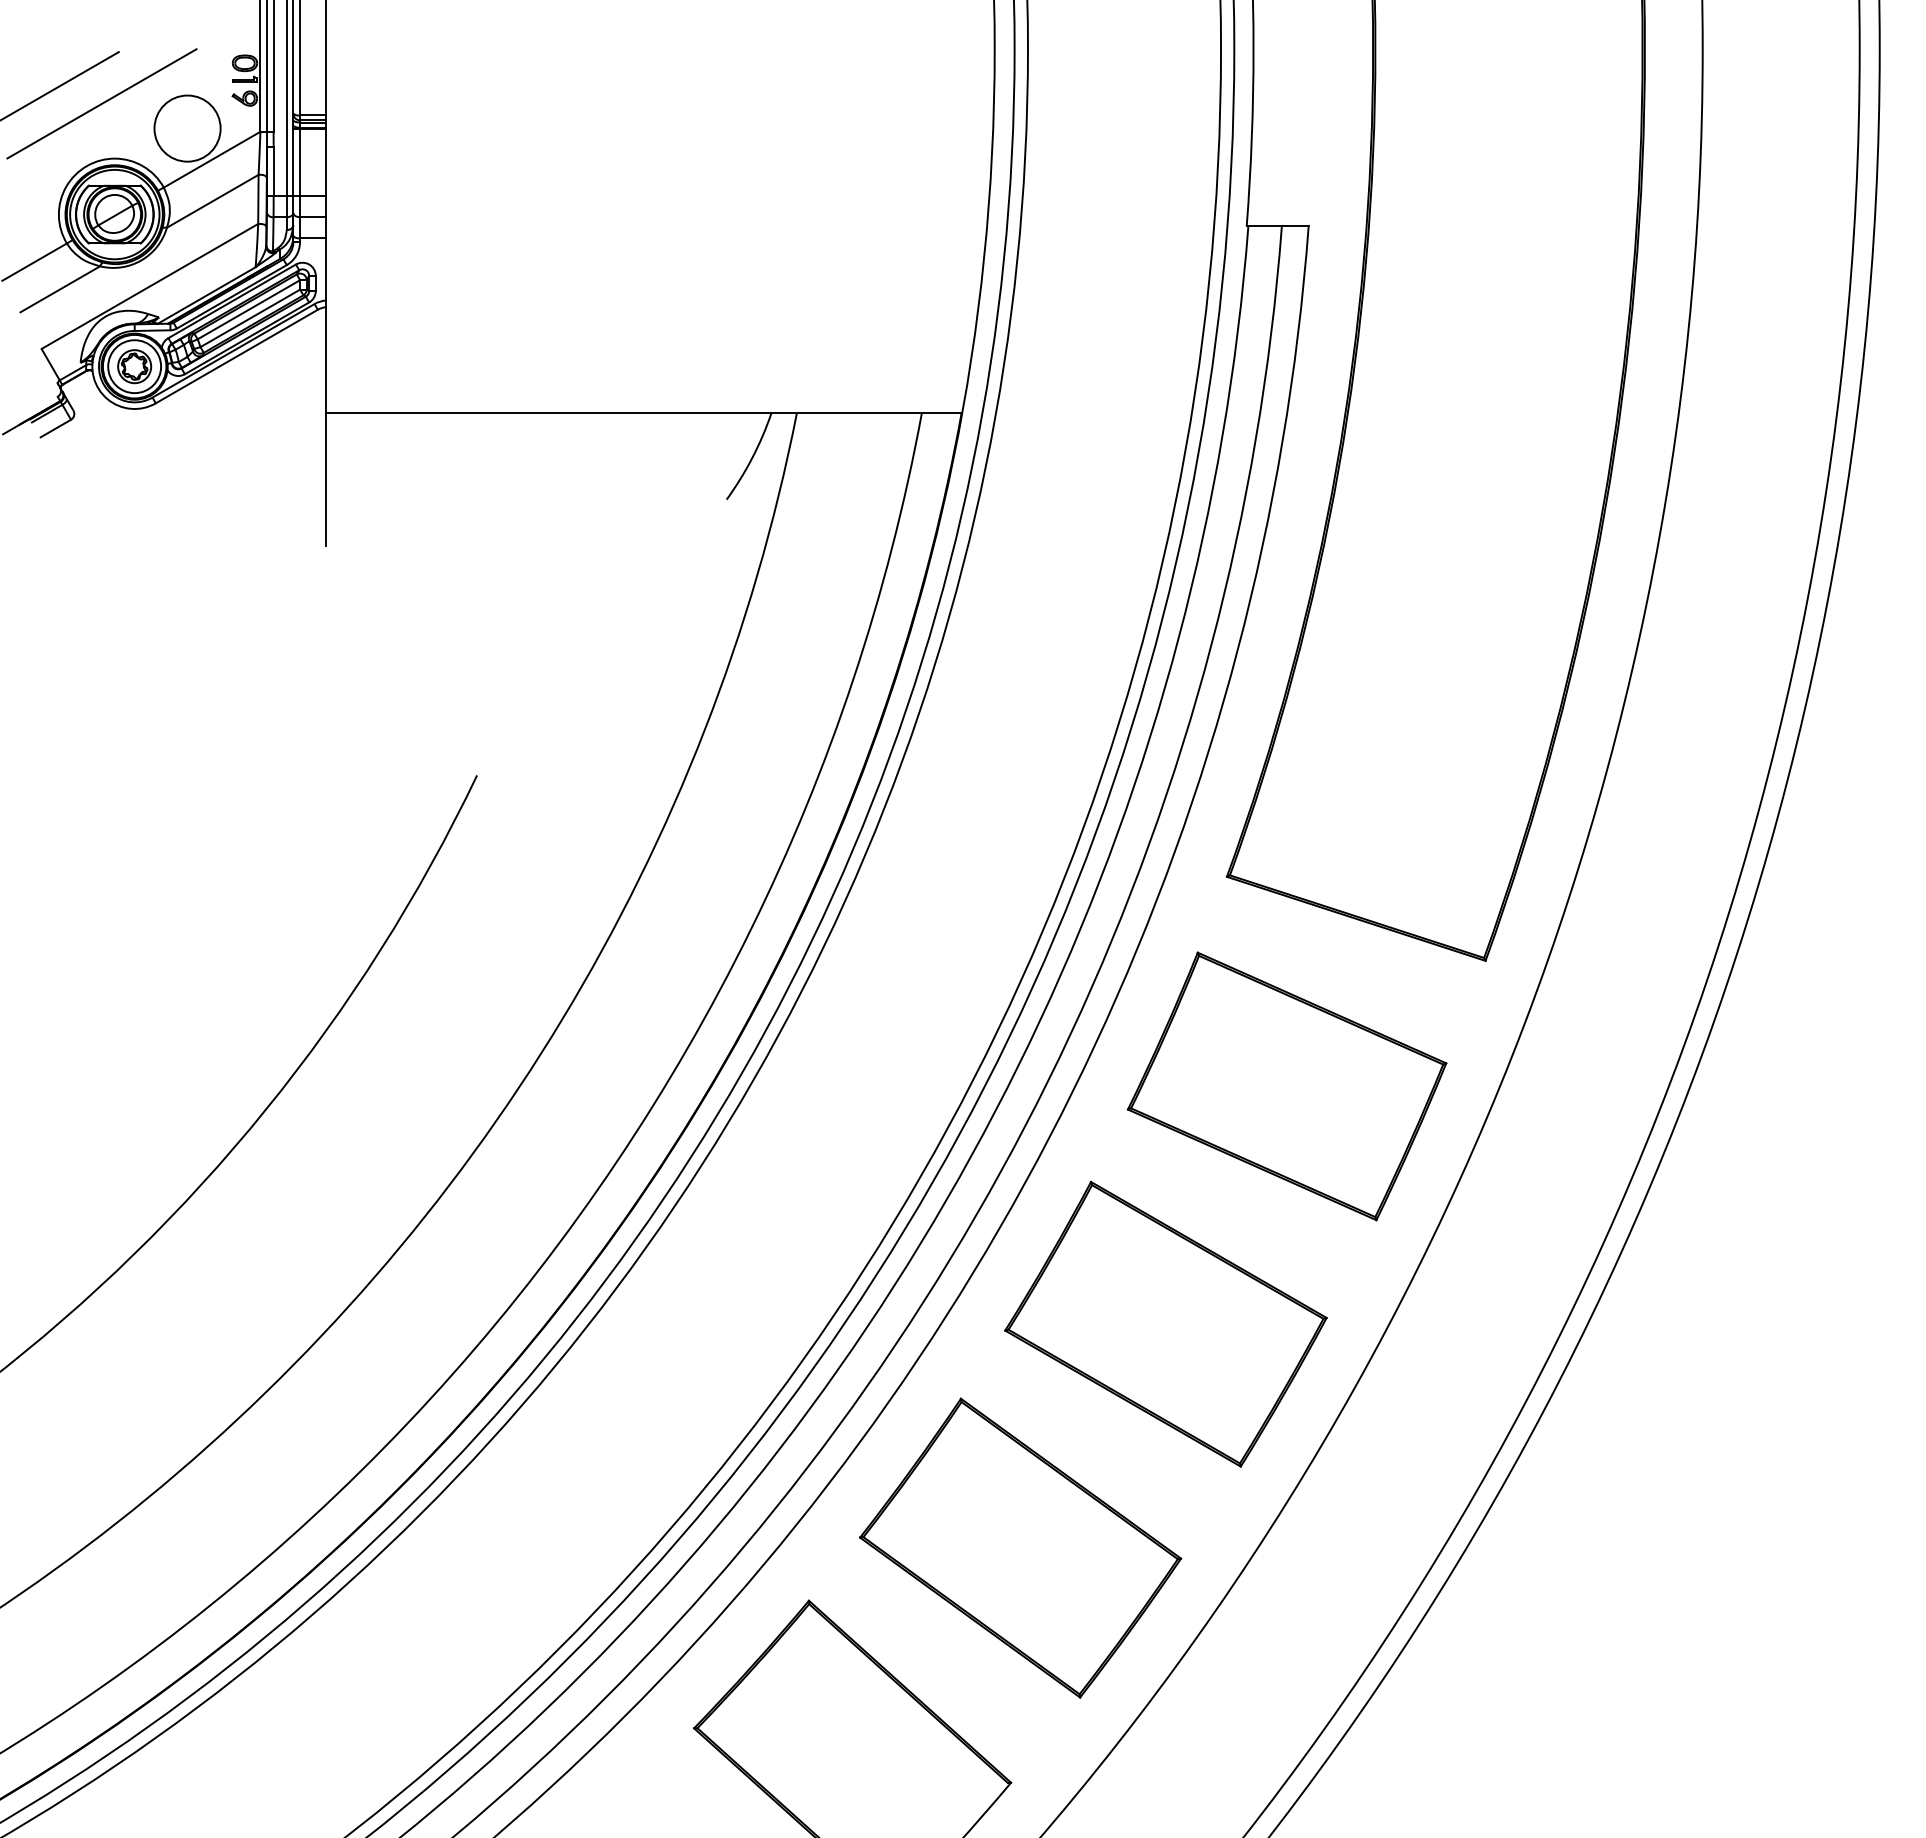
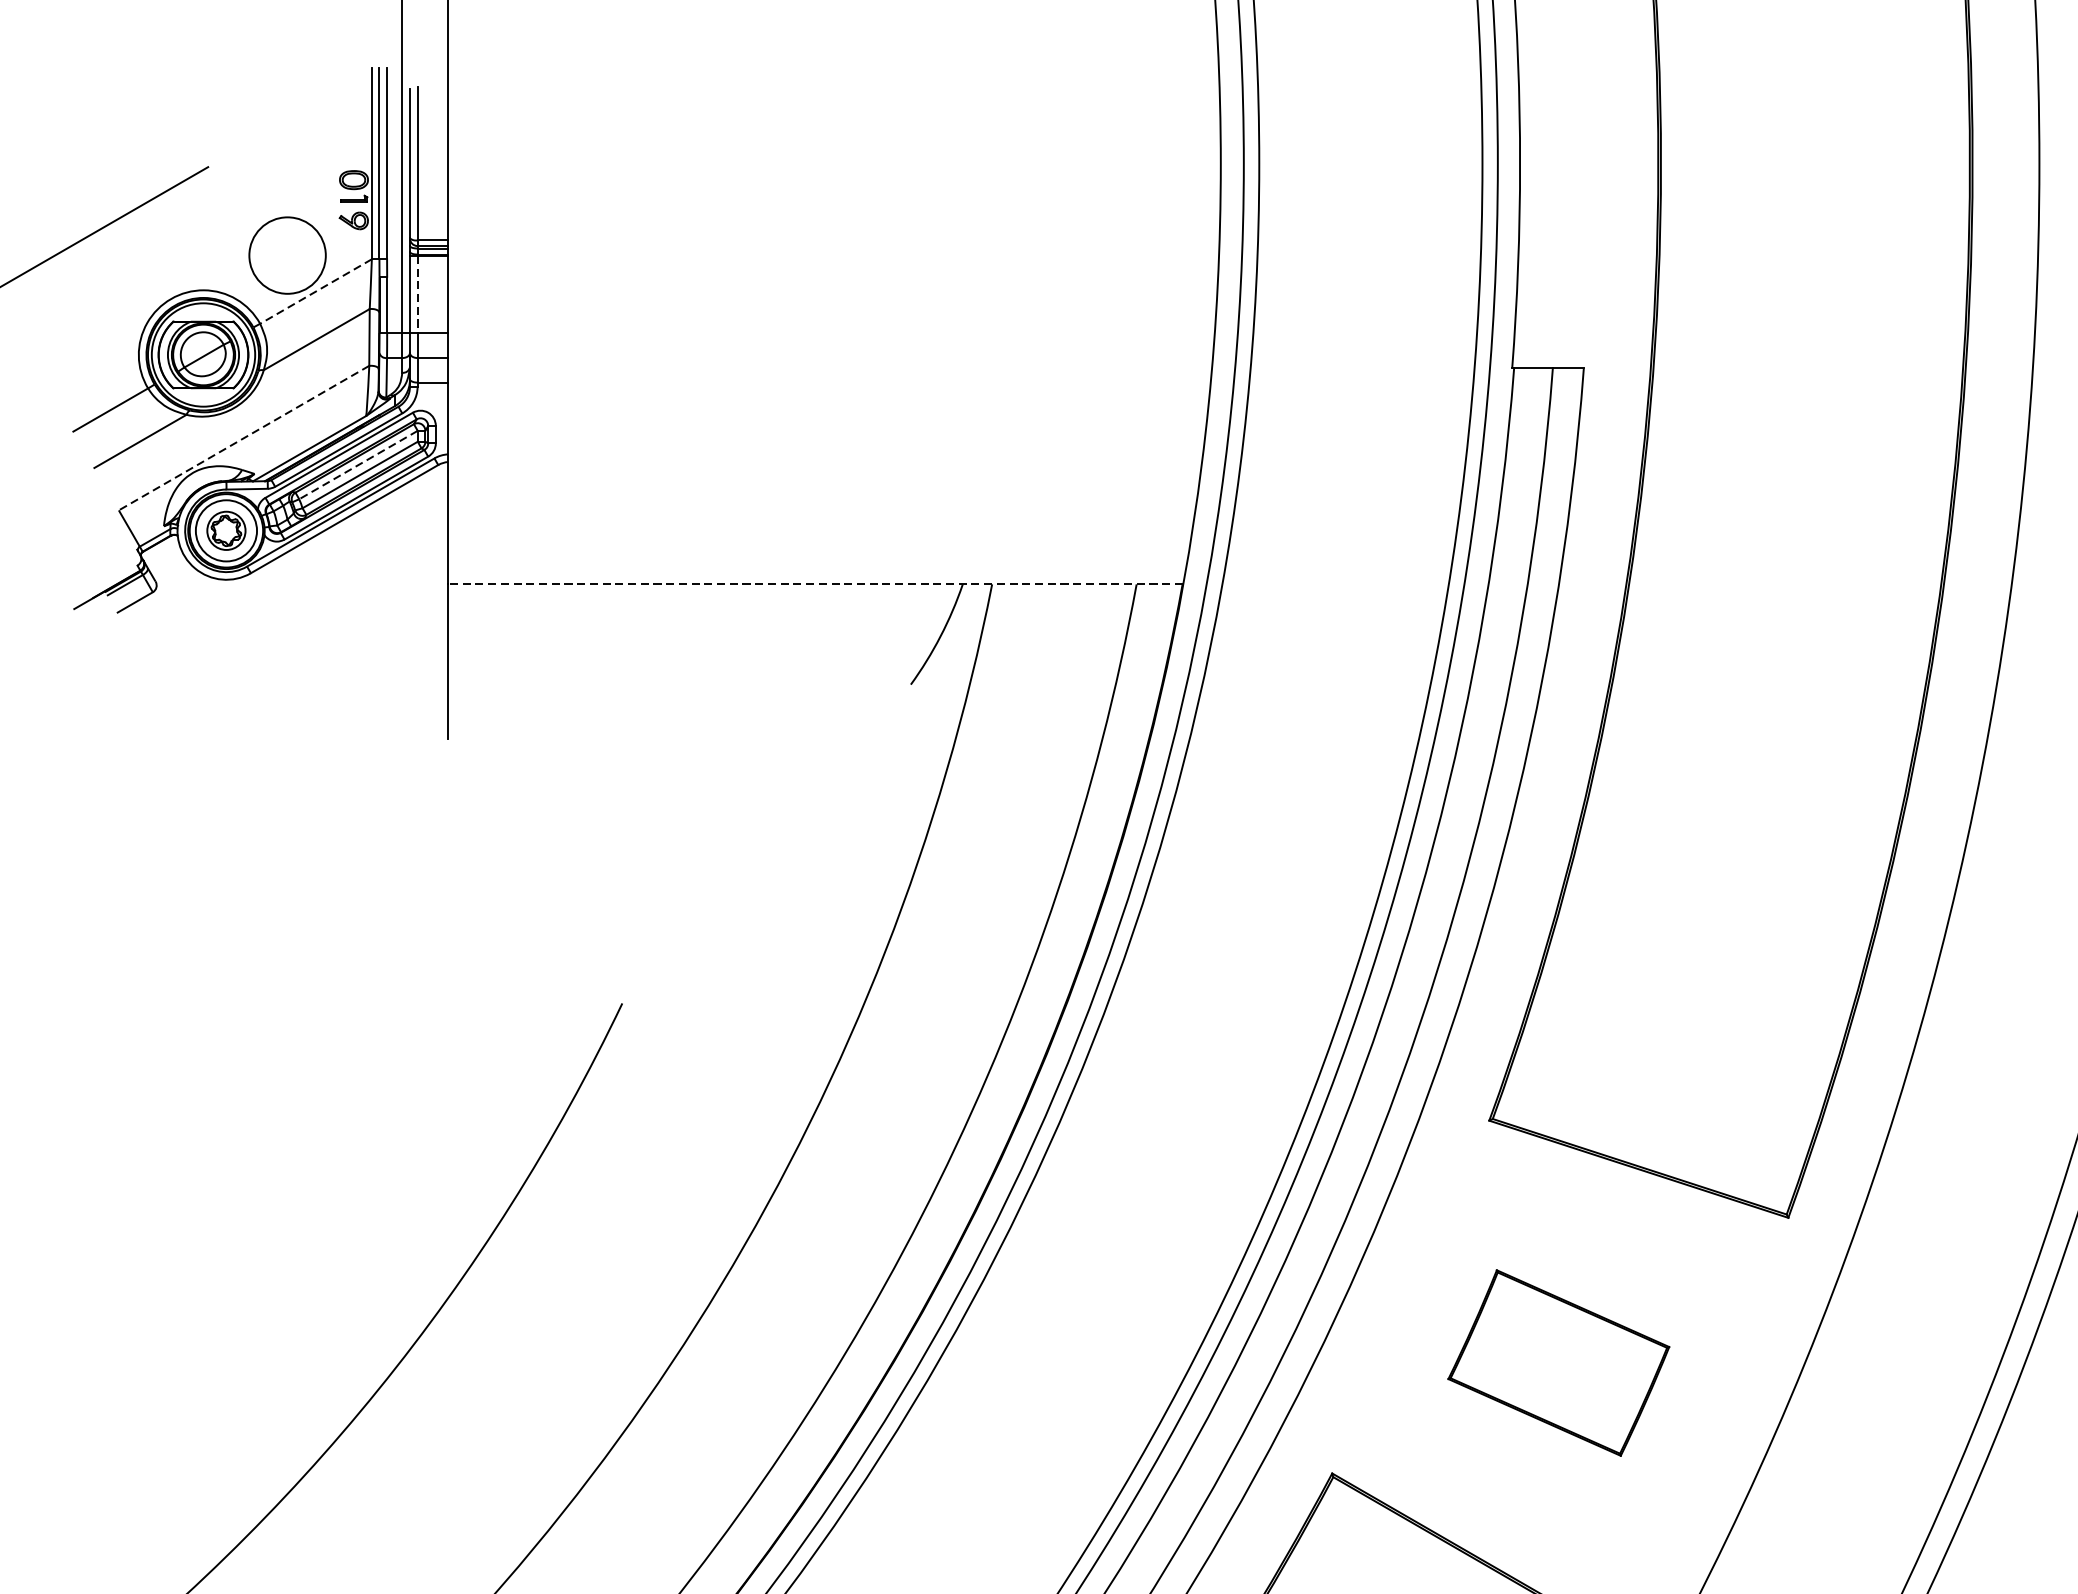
line: (101, 103) -> (188, 226), removed
line: (212, 159) -> (316, 291), solid -> dashed
line: (300, 162) -> (418, 294), solid -> dashed
line: (149, 286) -> (243, 438), solid -> dashed
line: (248, 310) -> (358, 465), solid -> dashed
line: (644, 412) -> (815, 583), solid -> dashed
part: (1286, 1086) -> (1558, 1363), size x0.6

